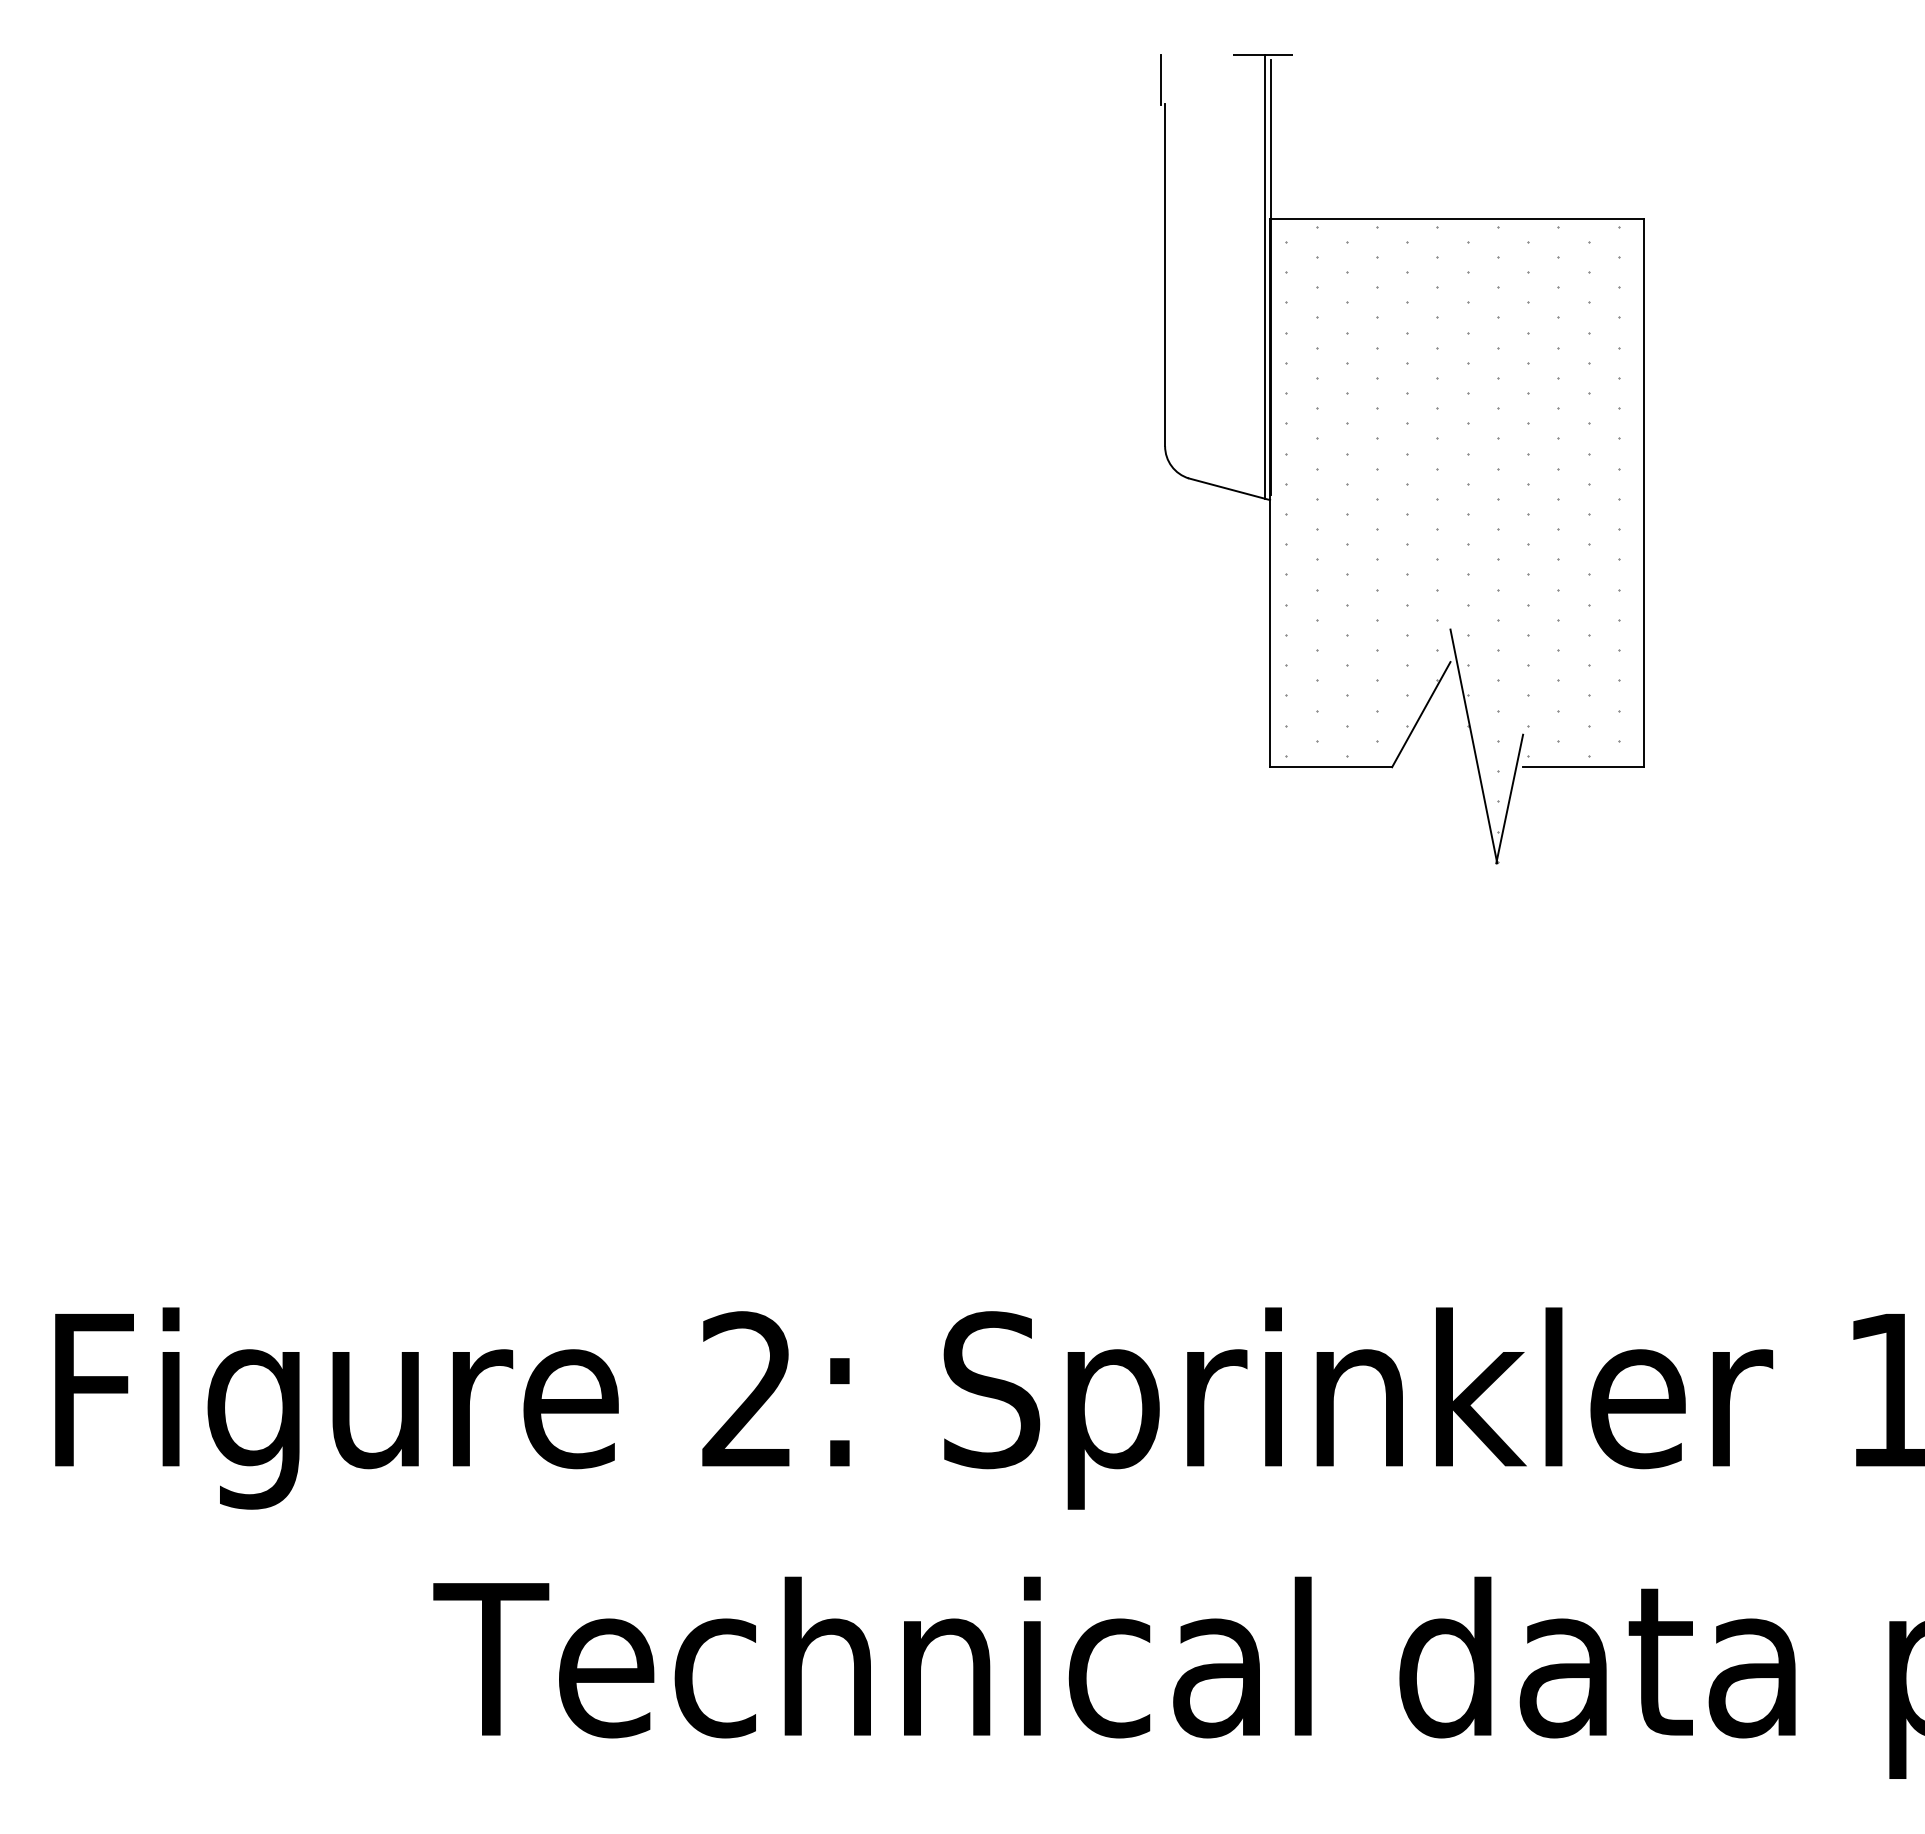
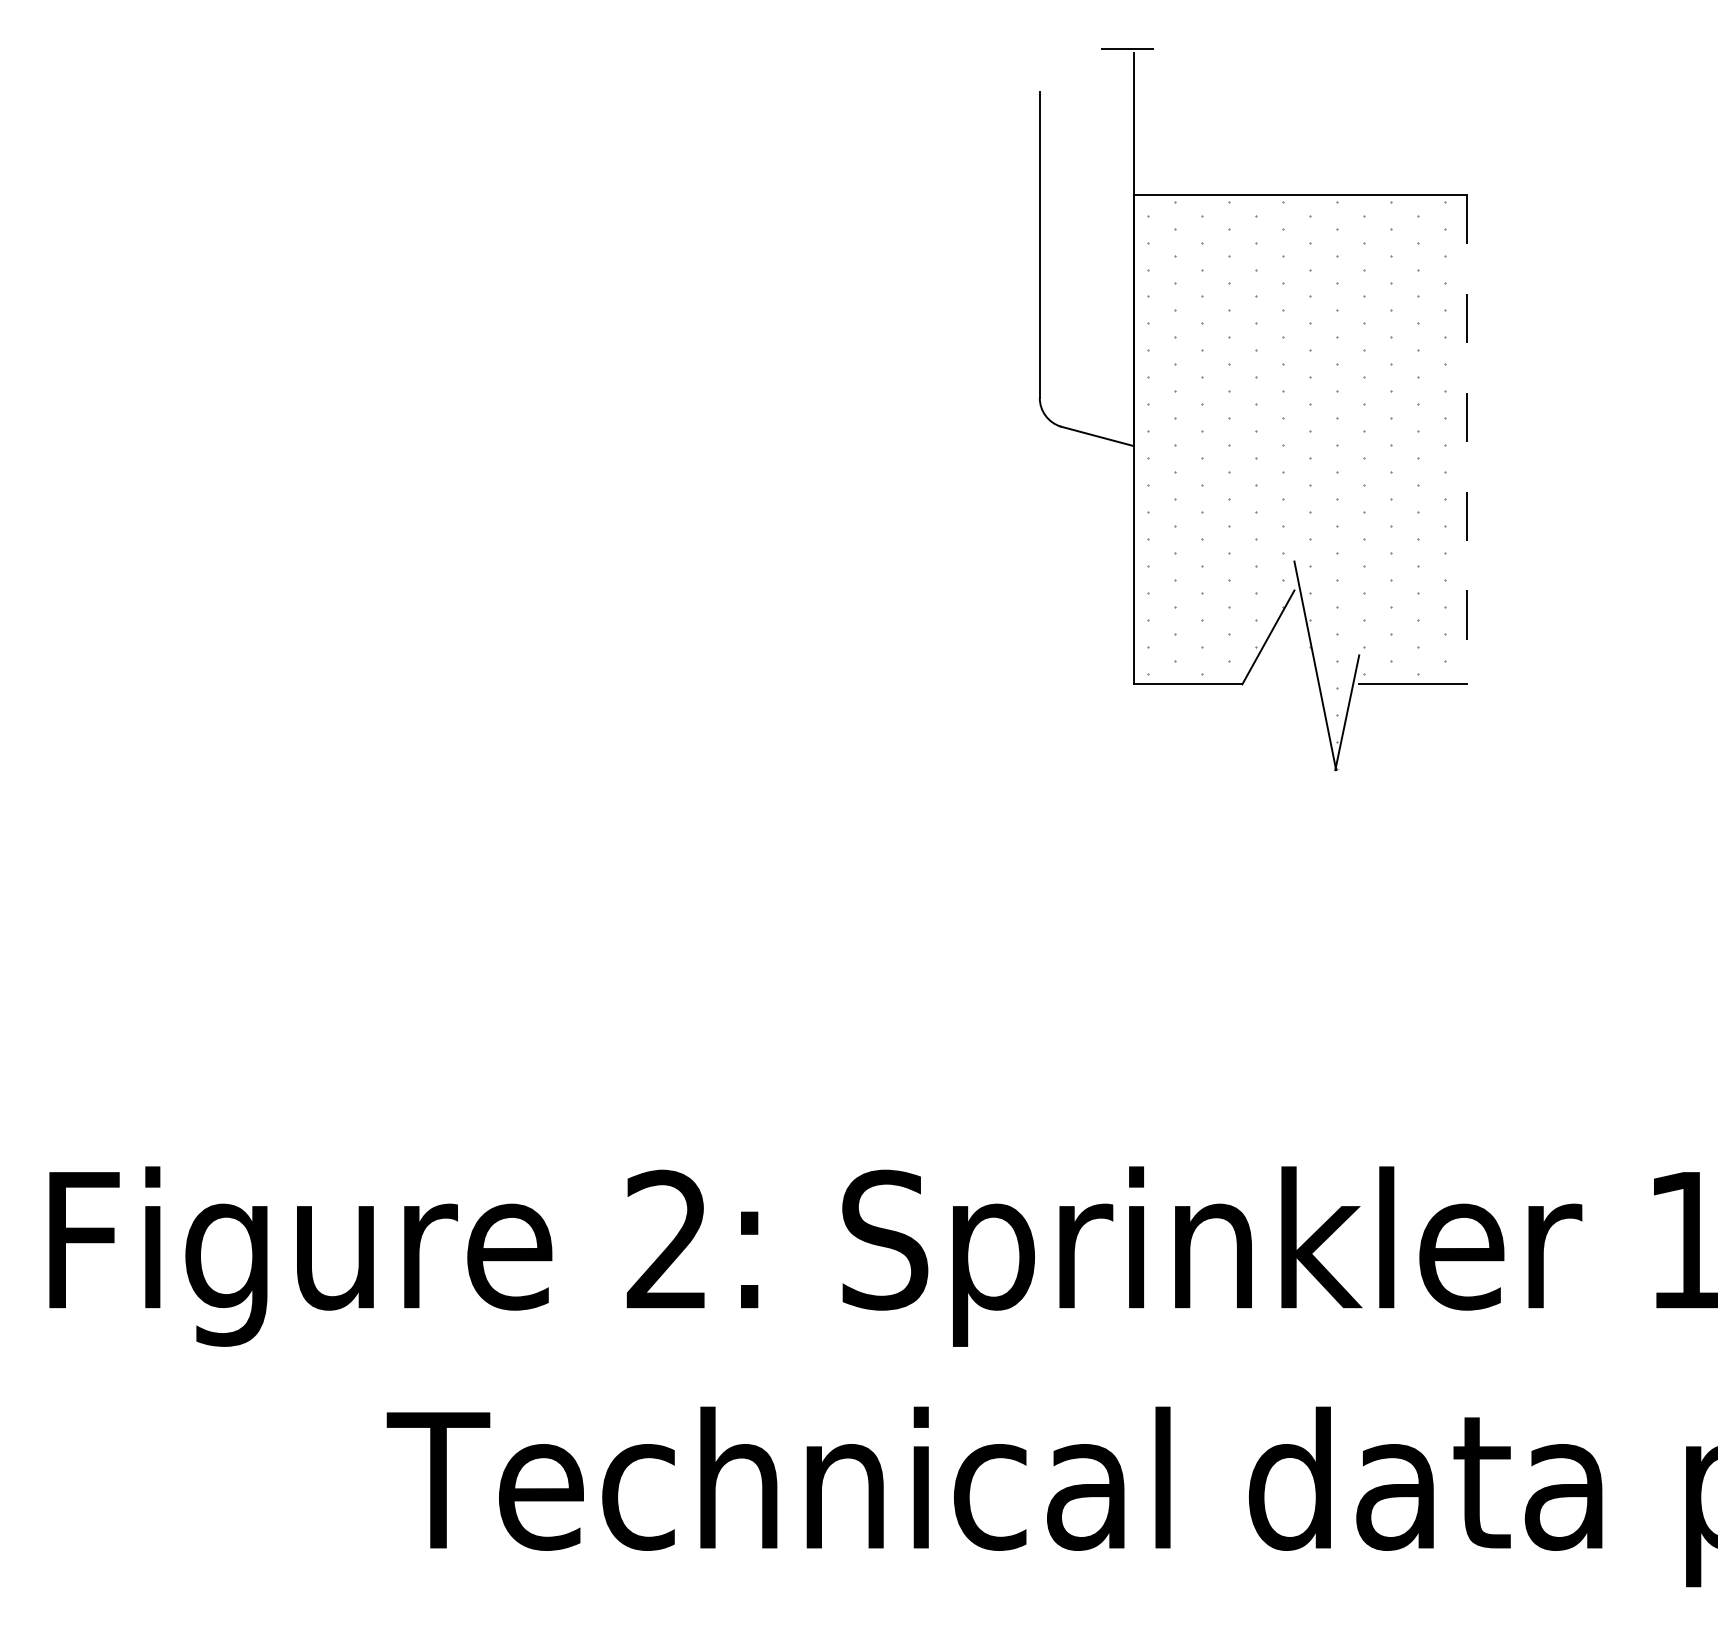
line: (1161, 79) -> (1036, 70), removed
line: (1265, 276) -> (1129, 246), removed
line: (1644, 493) -> (1467, 440), solid -> dashed

